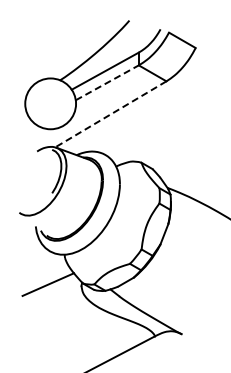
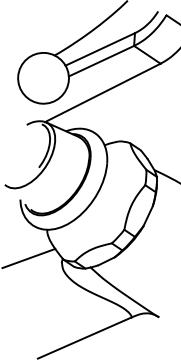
line: (107, 82) -> (101, 60), dashed -> solid
line: (110, 114) -> (102, 93), dashed -> solid

